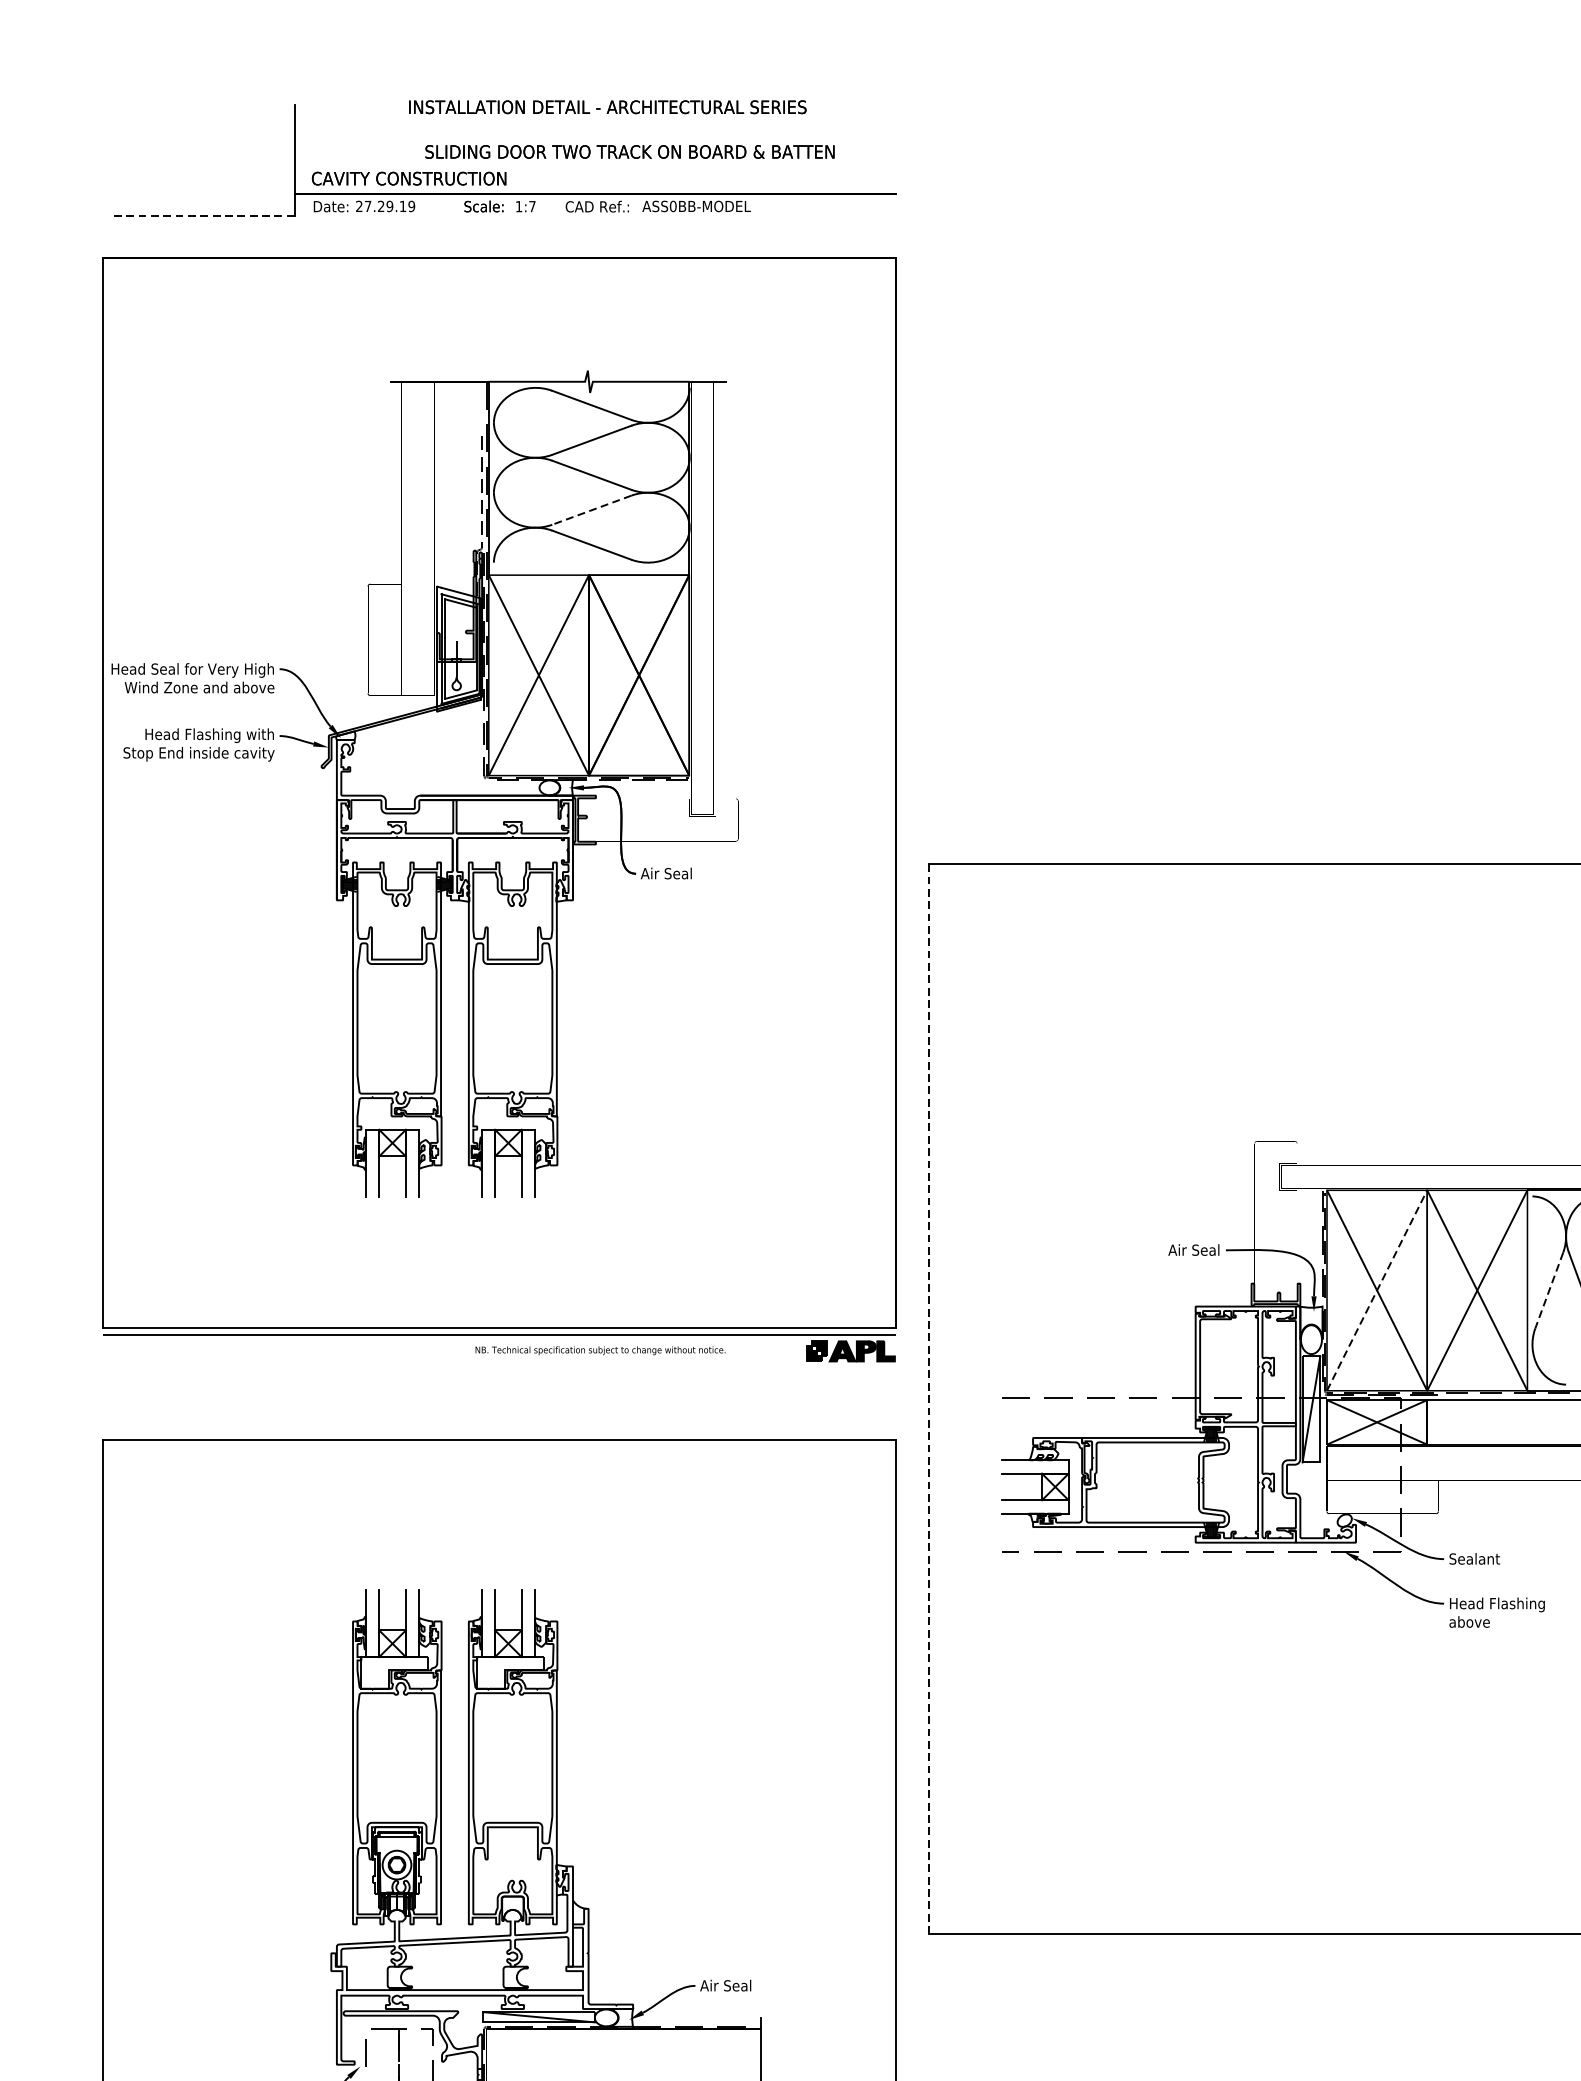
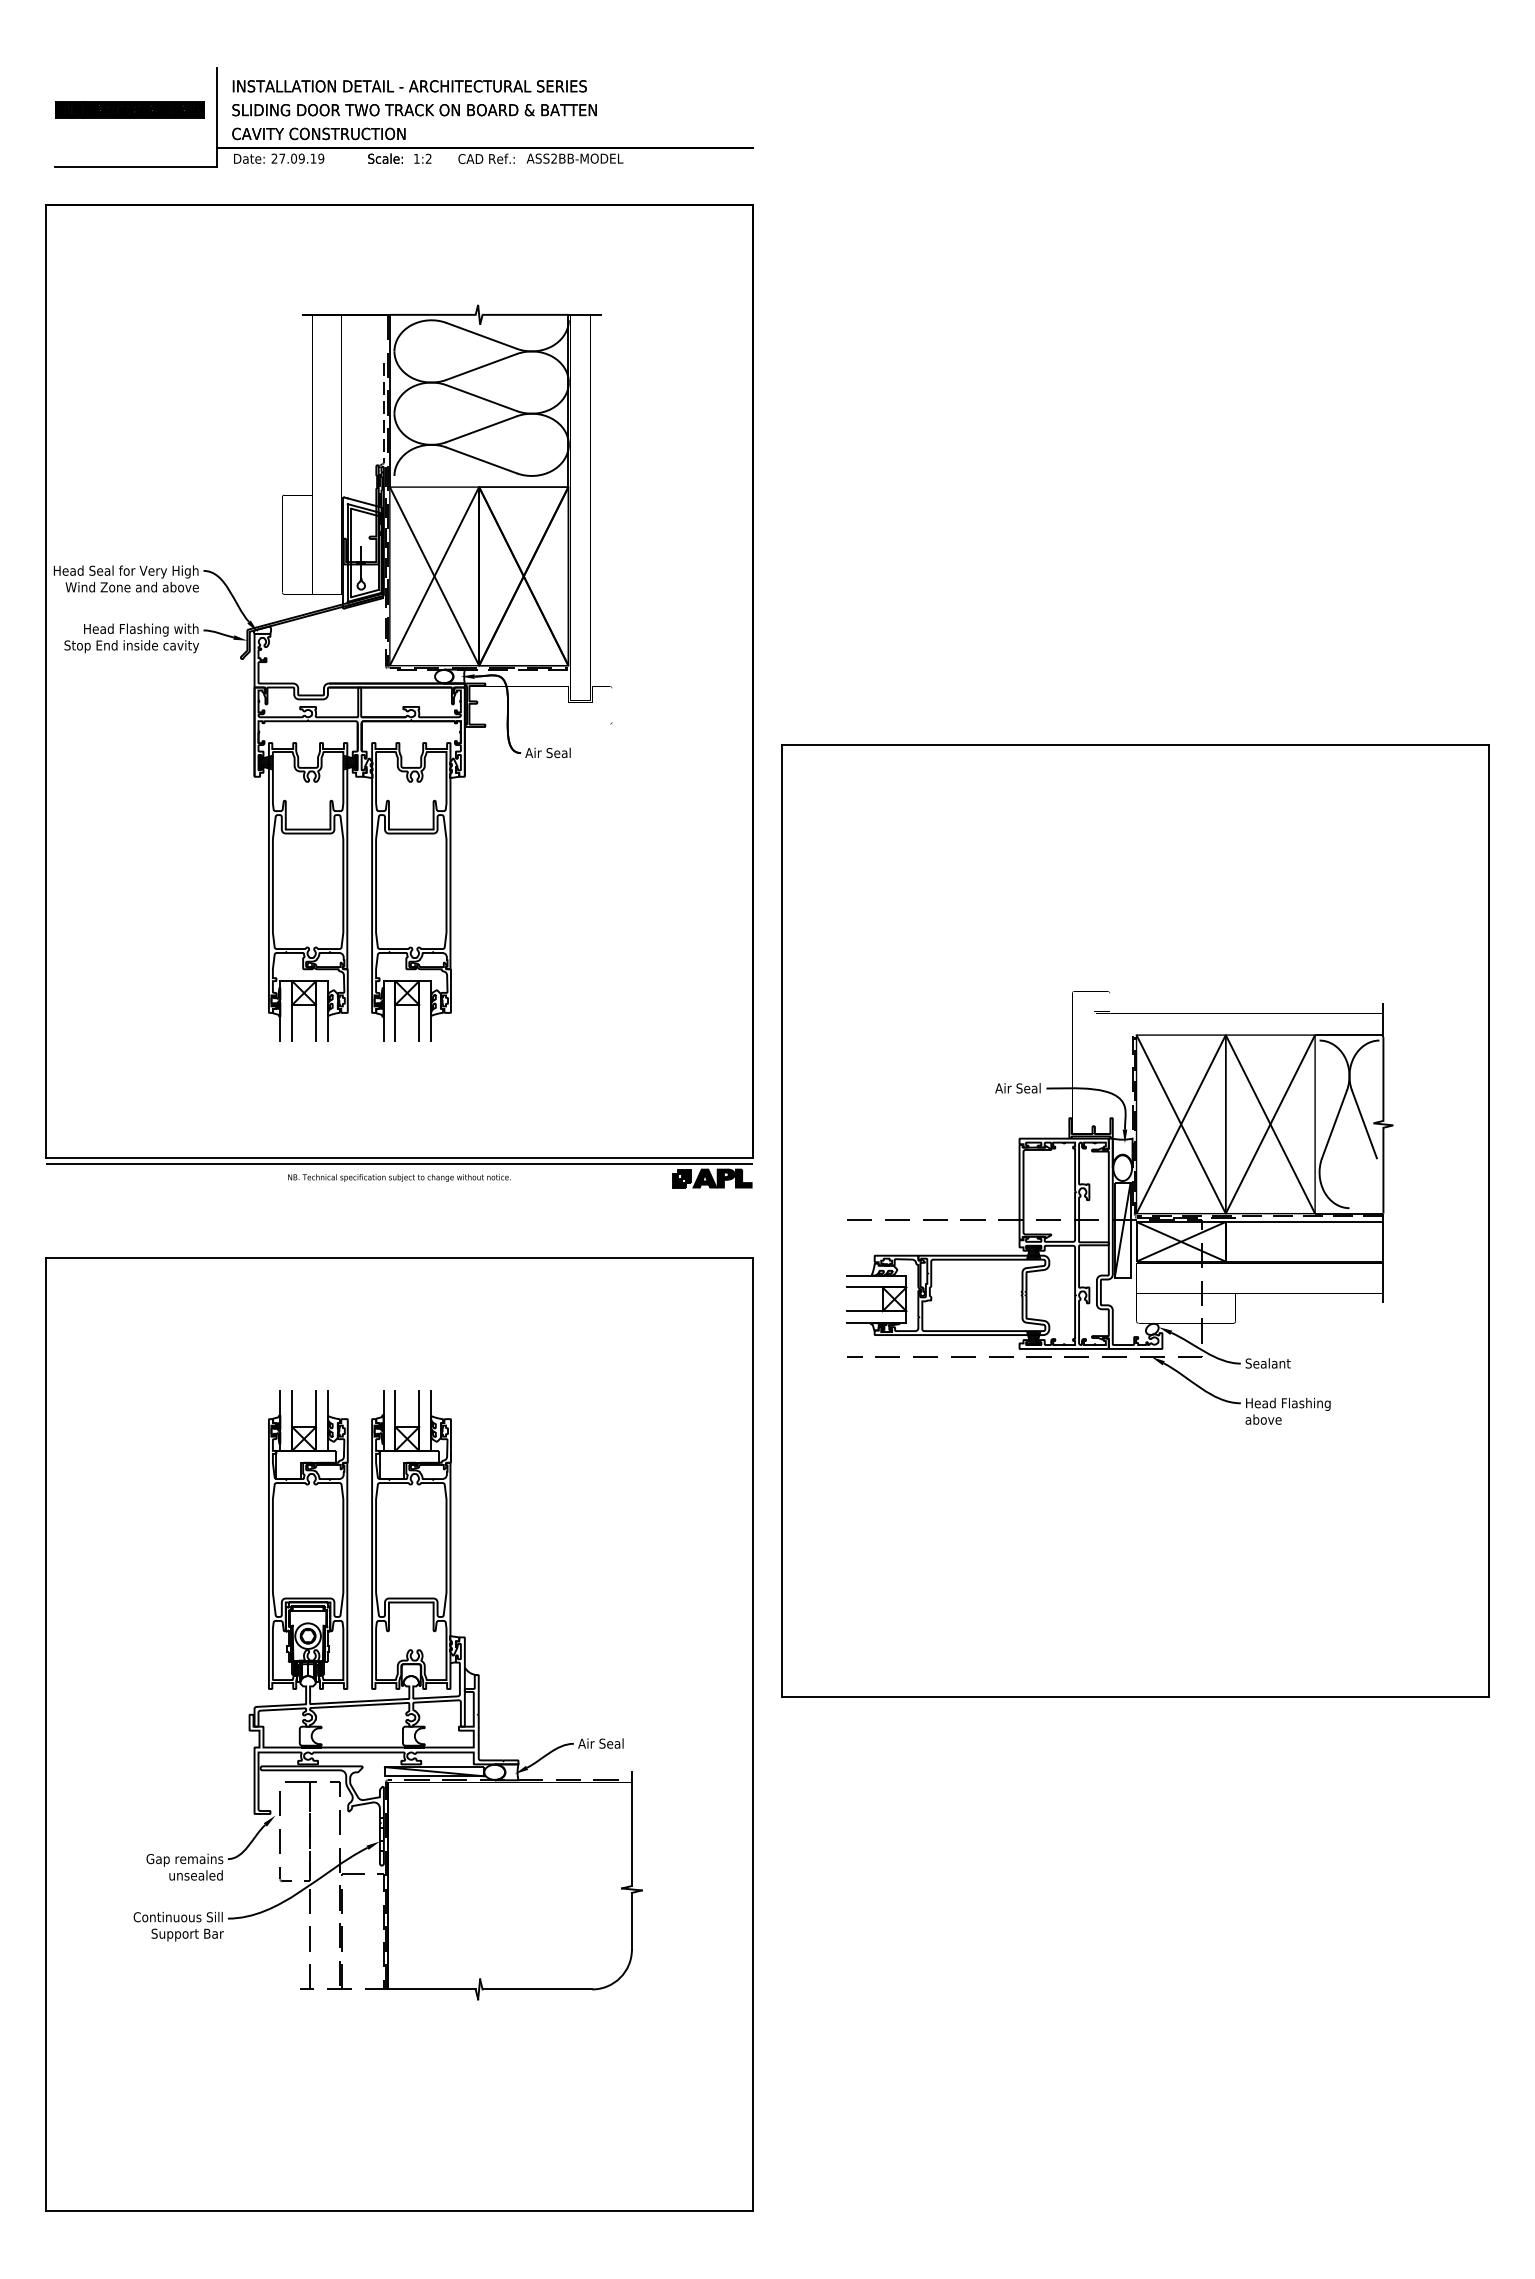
text: (607, 107) -> (409, 86), moved
part: (196, 151) -> (129, 109), added
text: (629, 152) -> (414, 110), moved
text: (381, 206) -> (294, 158), 27.29.19 -> 27.09.19
text: (532, 206) -> (428, 158), 1:7 -> 1:2
text: (673, 206) -> (554, 158), ASS0BB-MODEL -> ASS2BB-MODEL
line: (203, 216) -> (135, 167), dashed -> solid
line: (591, 510) -> (481, 429), dashed -> solid
line: (1377, 1290) -> (1181, 1124), dashed -> solid
line: (1549, 1290) -> (1334, 1124), dashed -> solid
text: (600, 1350) -> (399, 1177), moved
line: (929, 1399) -> (782, 1221), dashed -> solid

